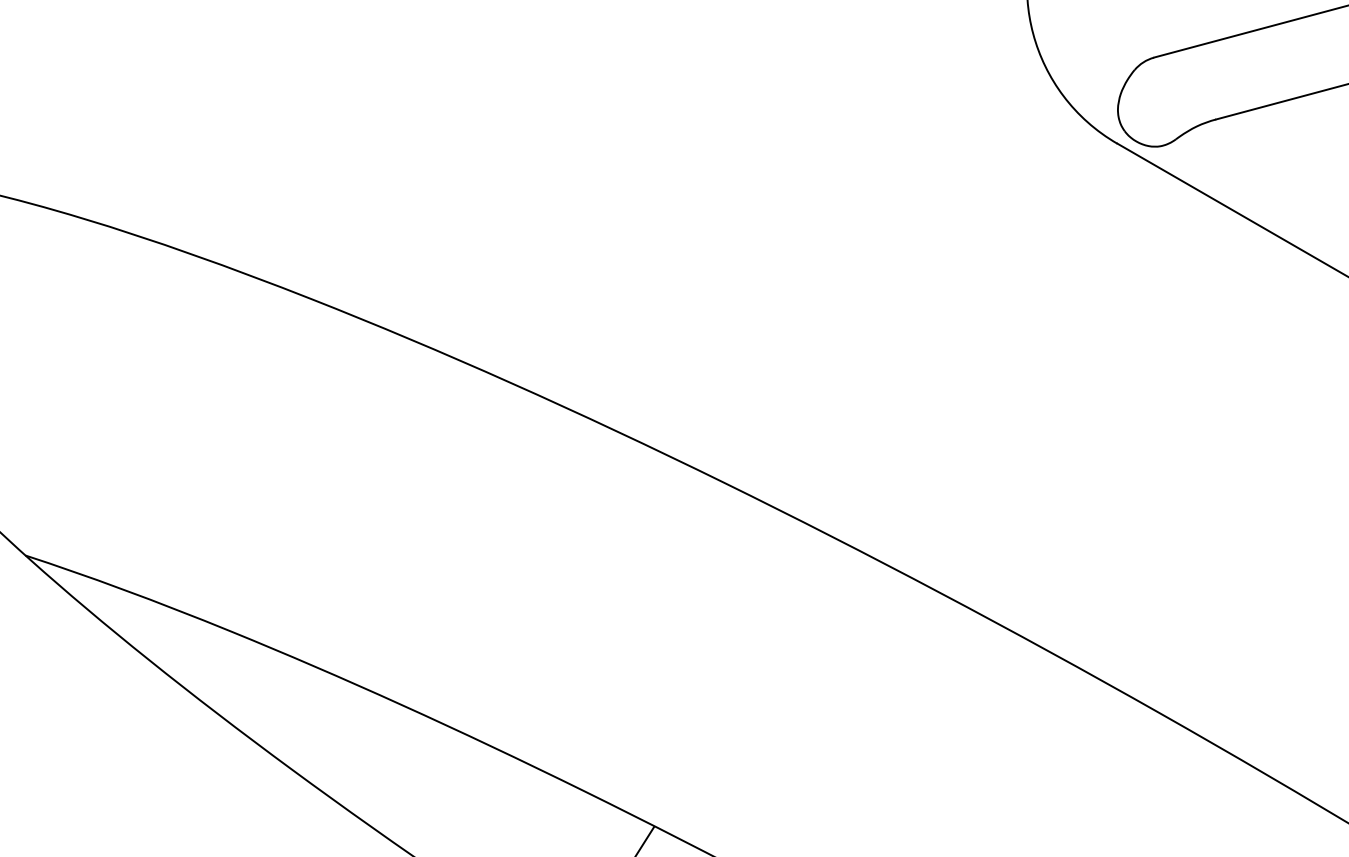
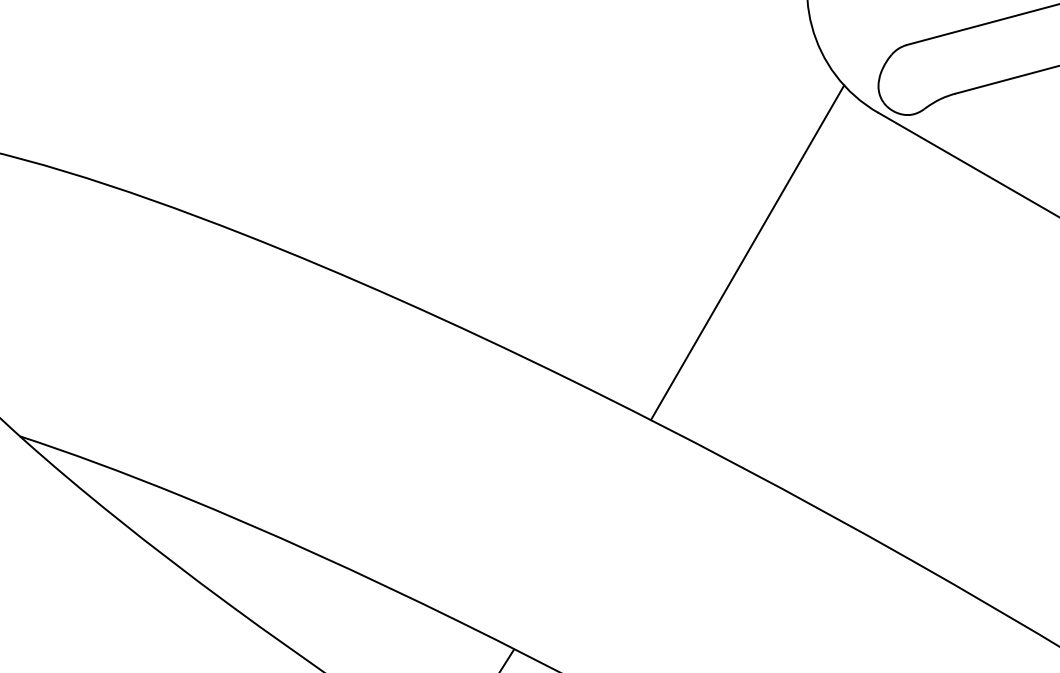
line: (951, 321) -> (747, 252), added

